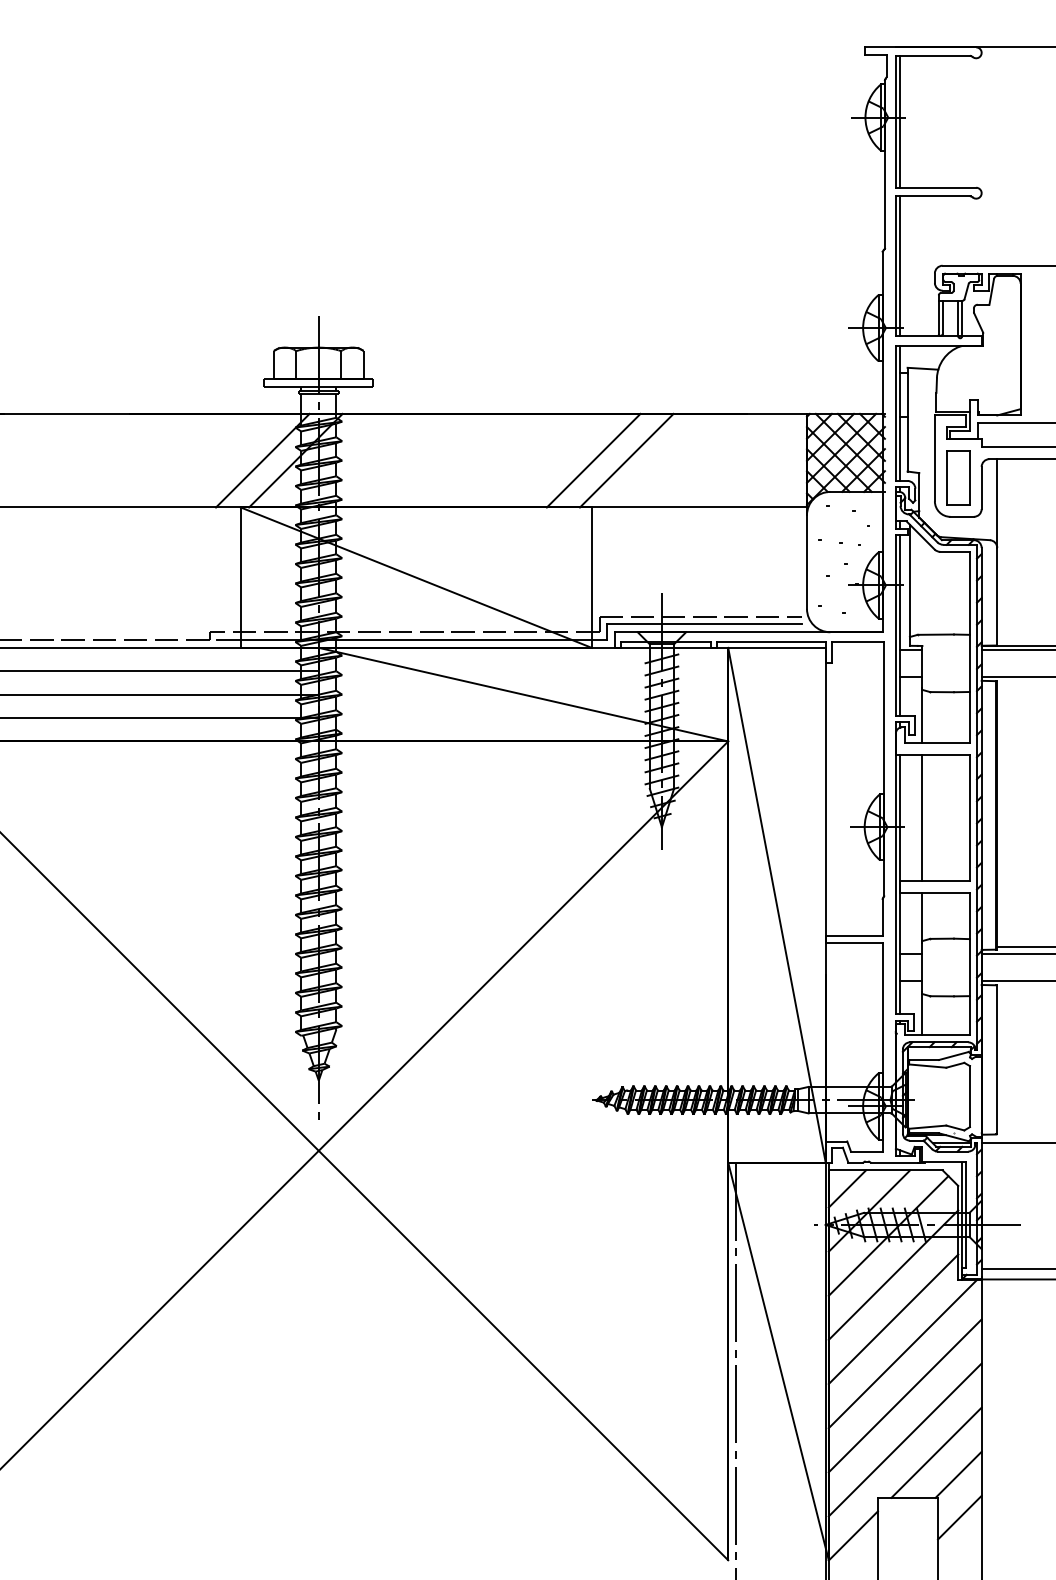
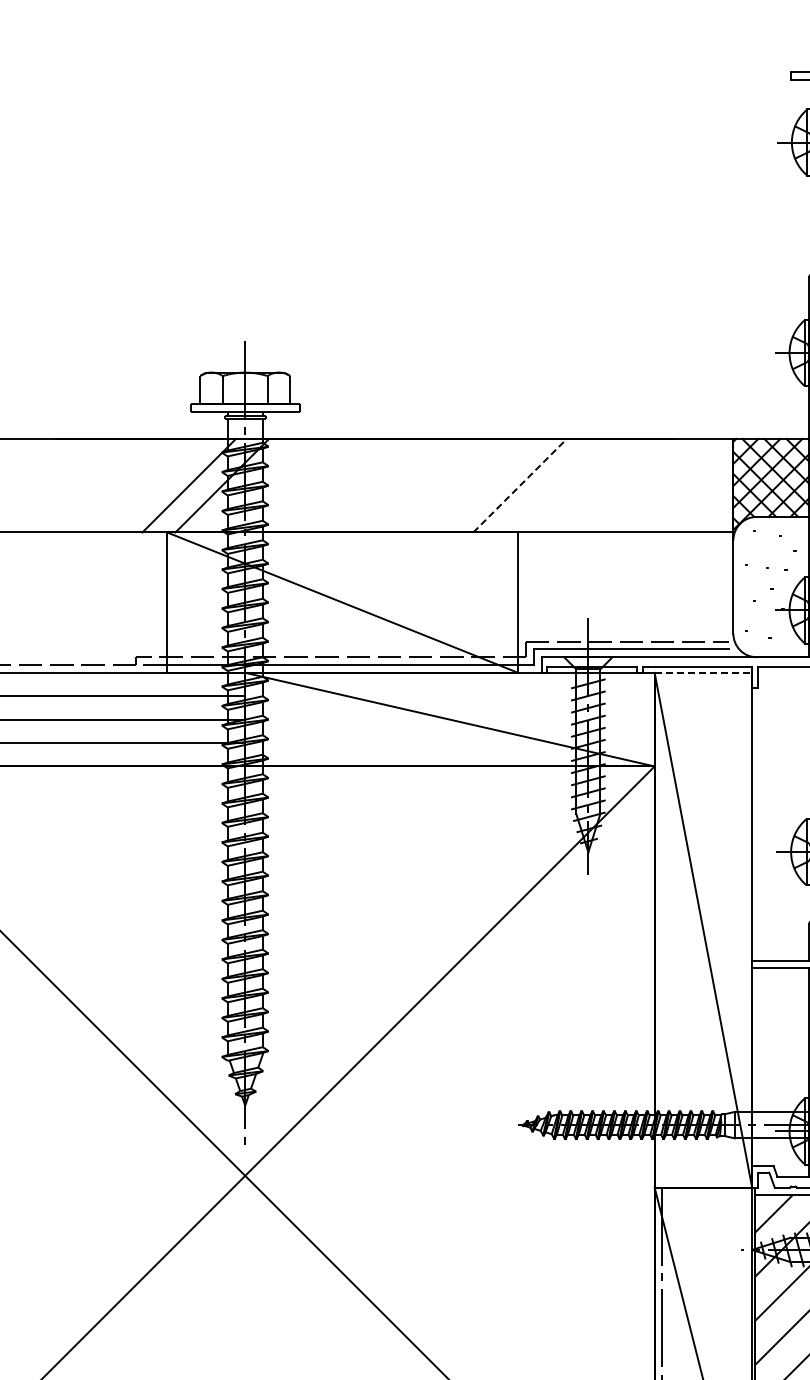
line: (594, 460) -> (520, 485), solid -> dashed
line: (626, 460) -> (552, 485), removed
line: (776, 647) -> (702, 672), solid -> dashed

